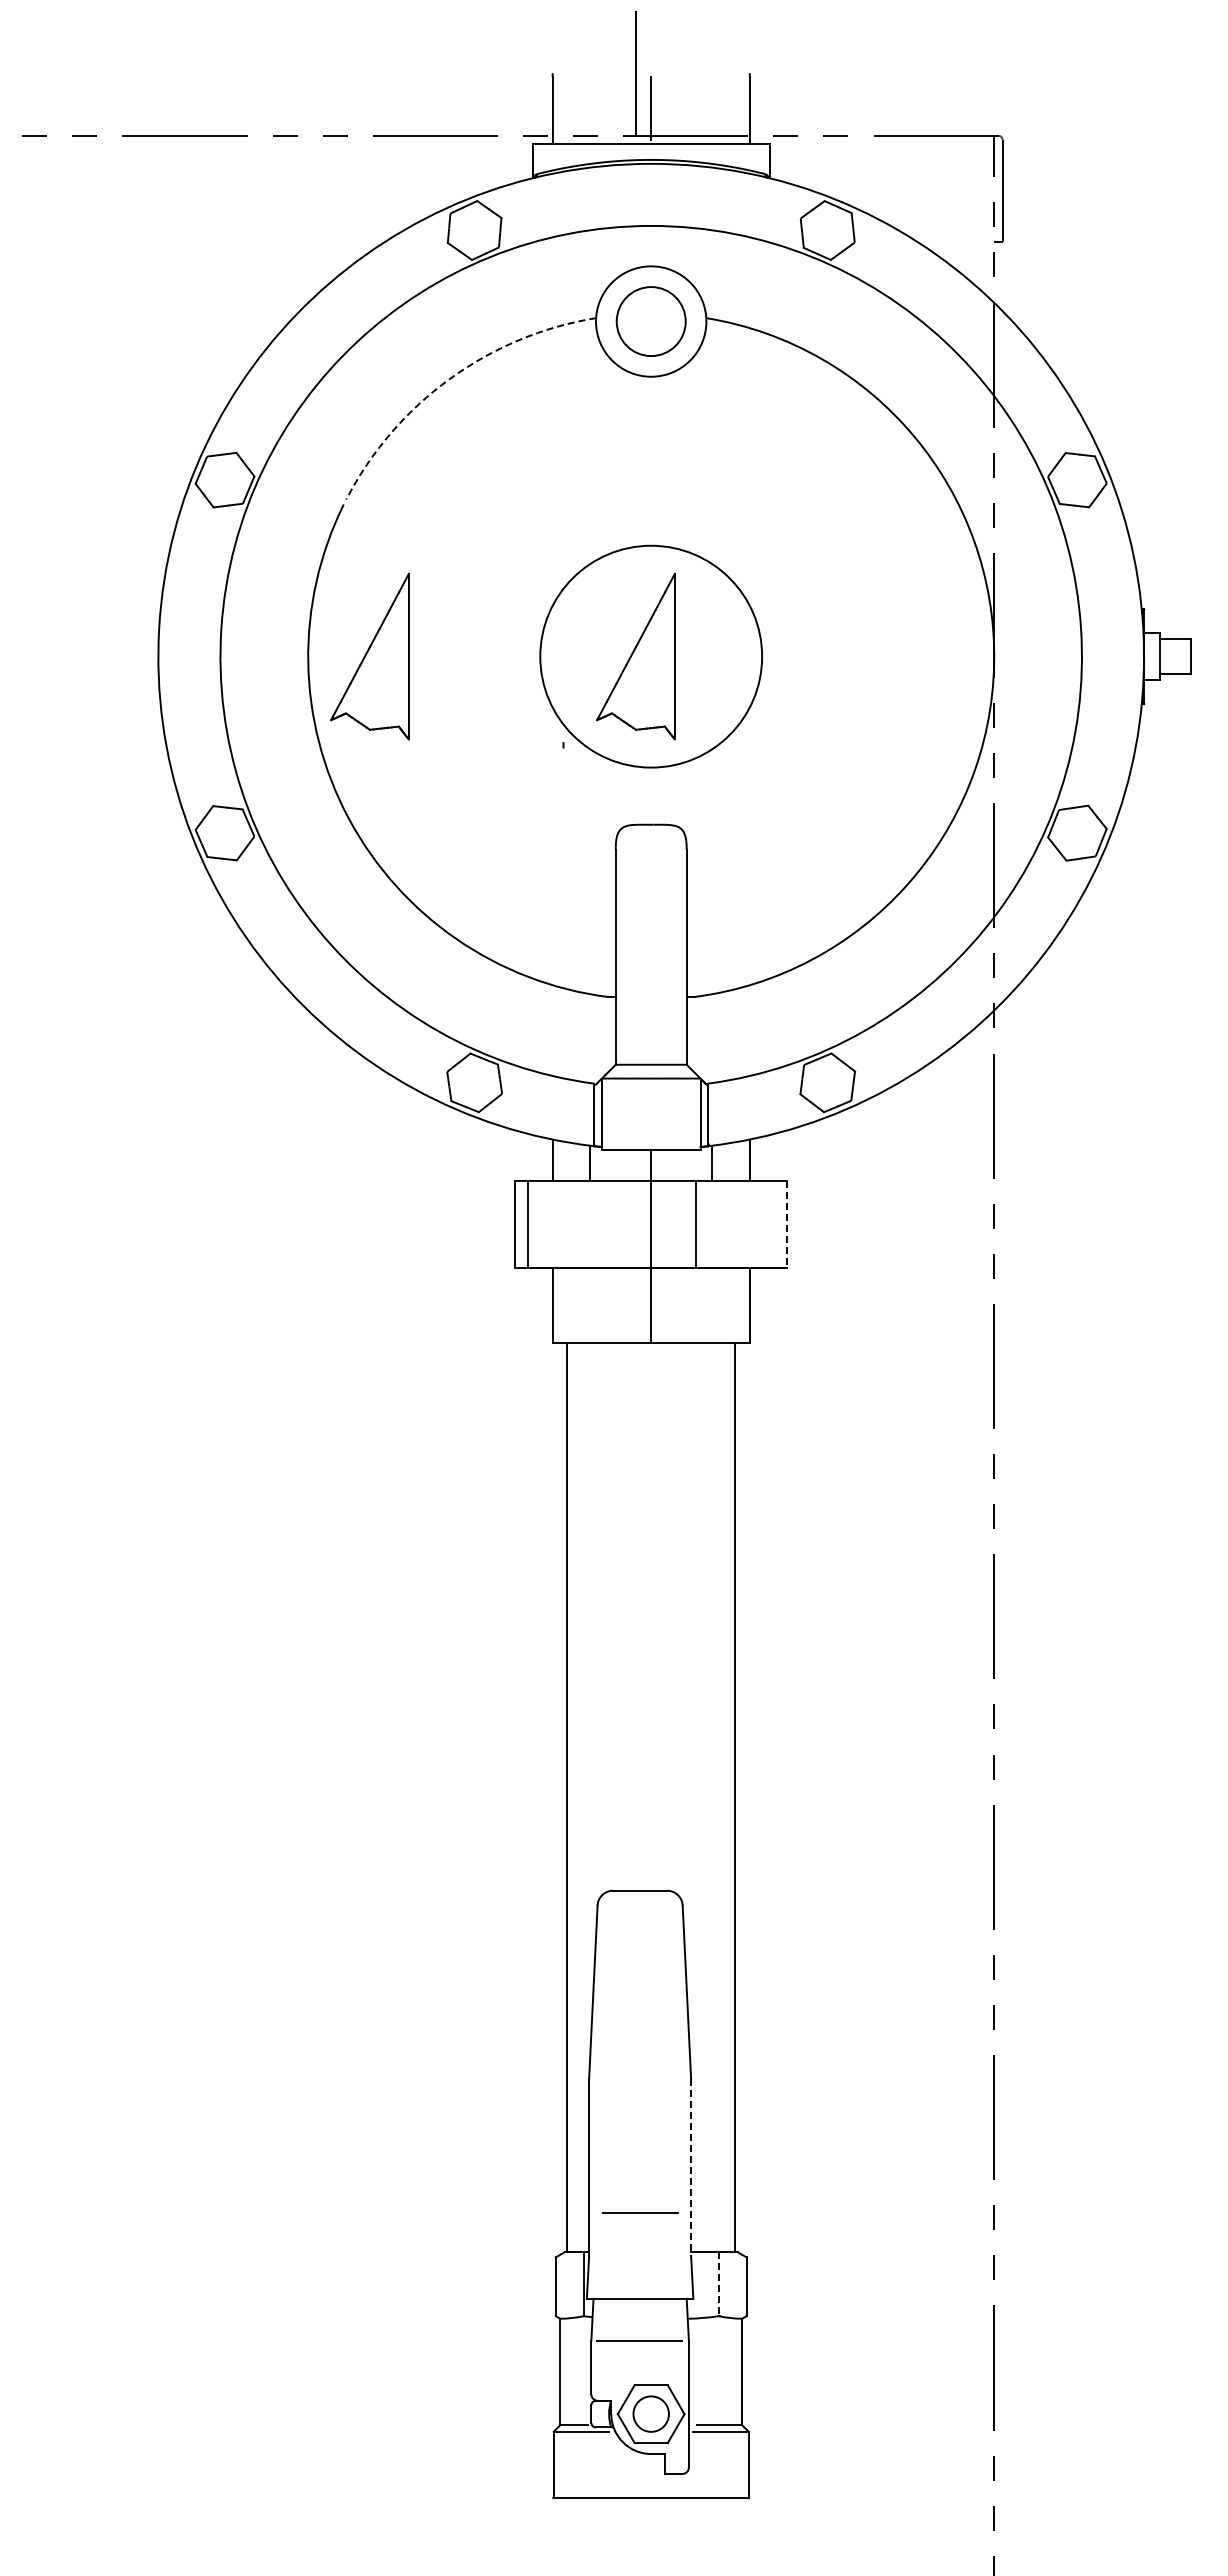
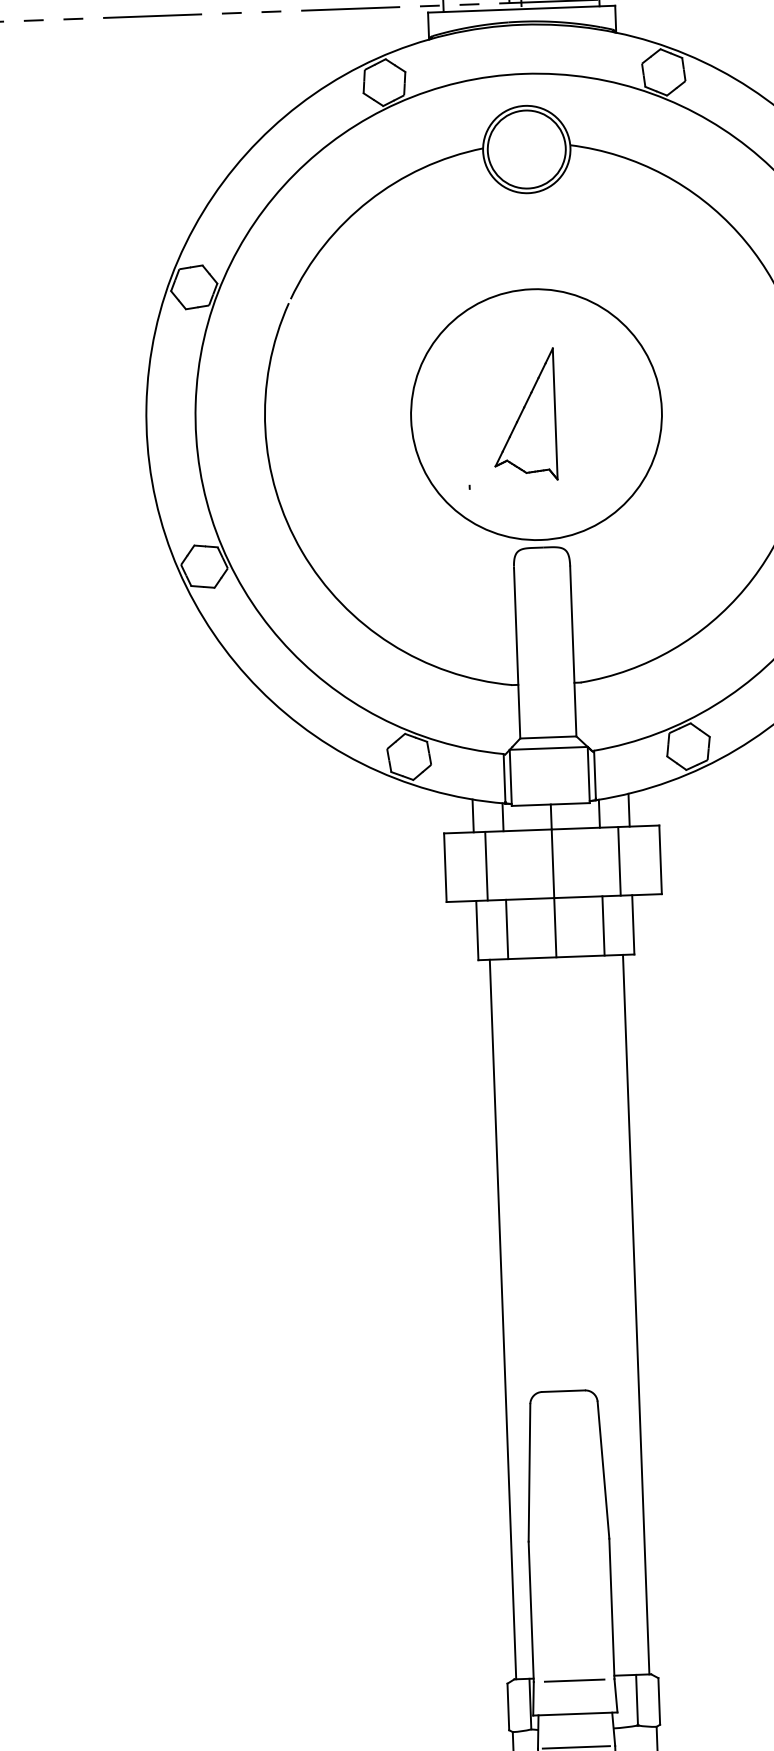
circle: (650, 321) -> (526, 149), size x1.43
arc: (449, 379) -> (368, 201), dashed -> solid
part: (369, 656) -> (313, 422), removed
circle: (650, 656) -> (535, 414), size x1.43
line: (528, 1224) -> (486, 866), moved
line: (696, 1224) -> (619, 861), moved
line: (787, 1224) -> (660, 859), dashed -> solid
line: (590, 1304) -> (507, 928), added
line: (712, 1304) -> (603, 925), added
line: (691, 2167) -> (612, 1608), dashed -> solid
line: (640, 2212) -> (574, 1680), moved
line: (718, 2284) -> (636, 1700), dashed -> solid

